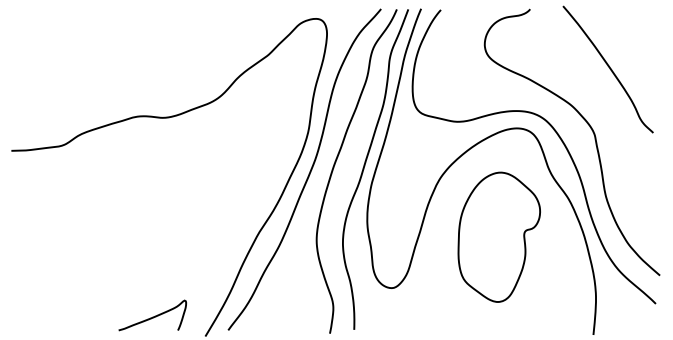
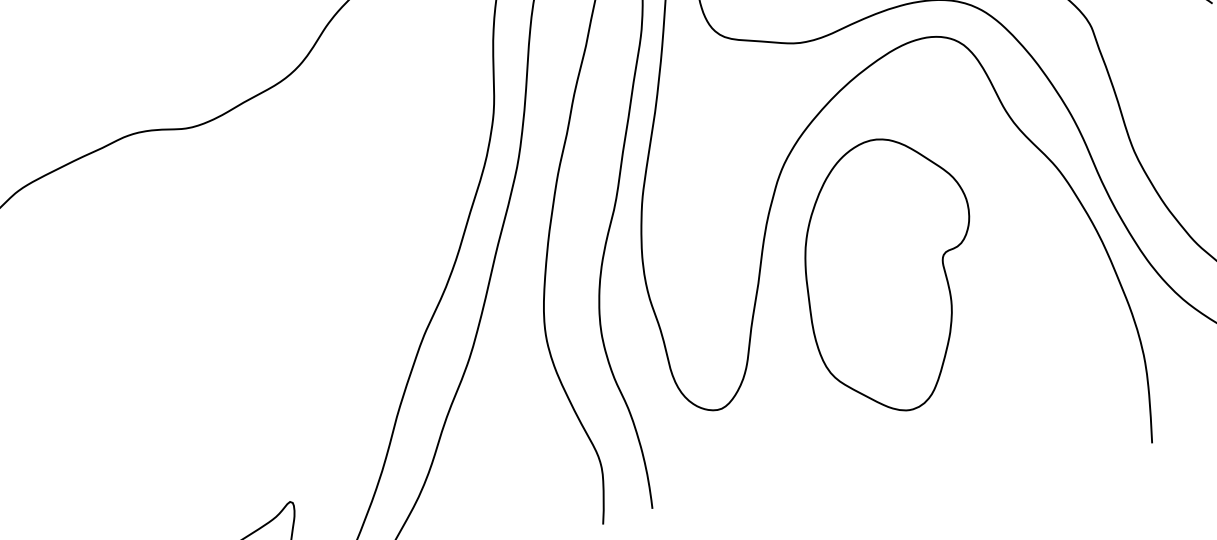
part: (498, 236) -> (889, 273), moved

